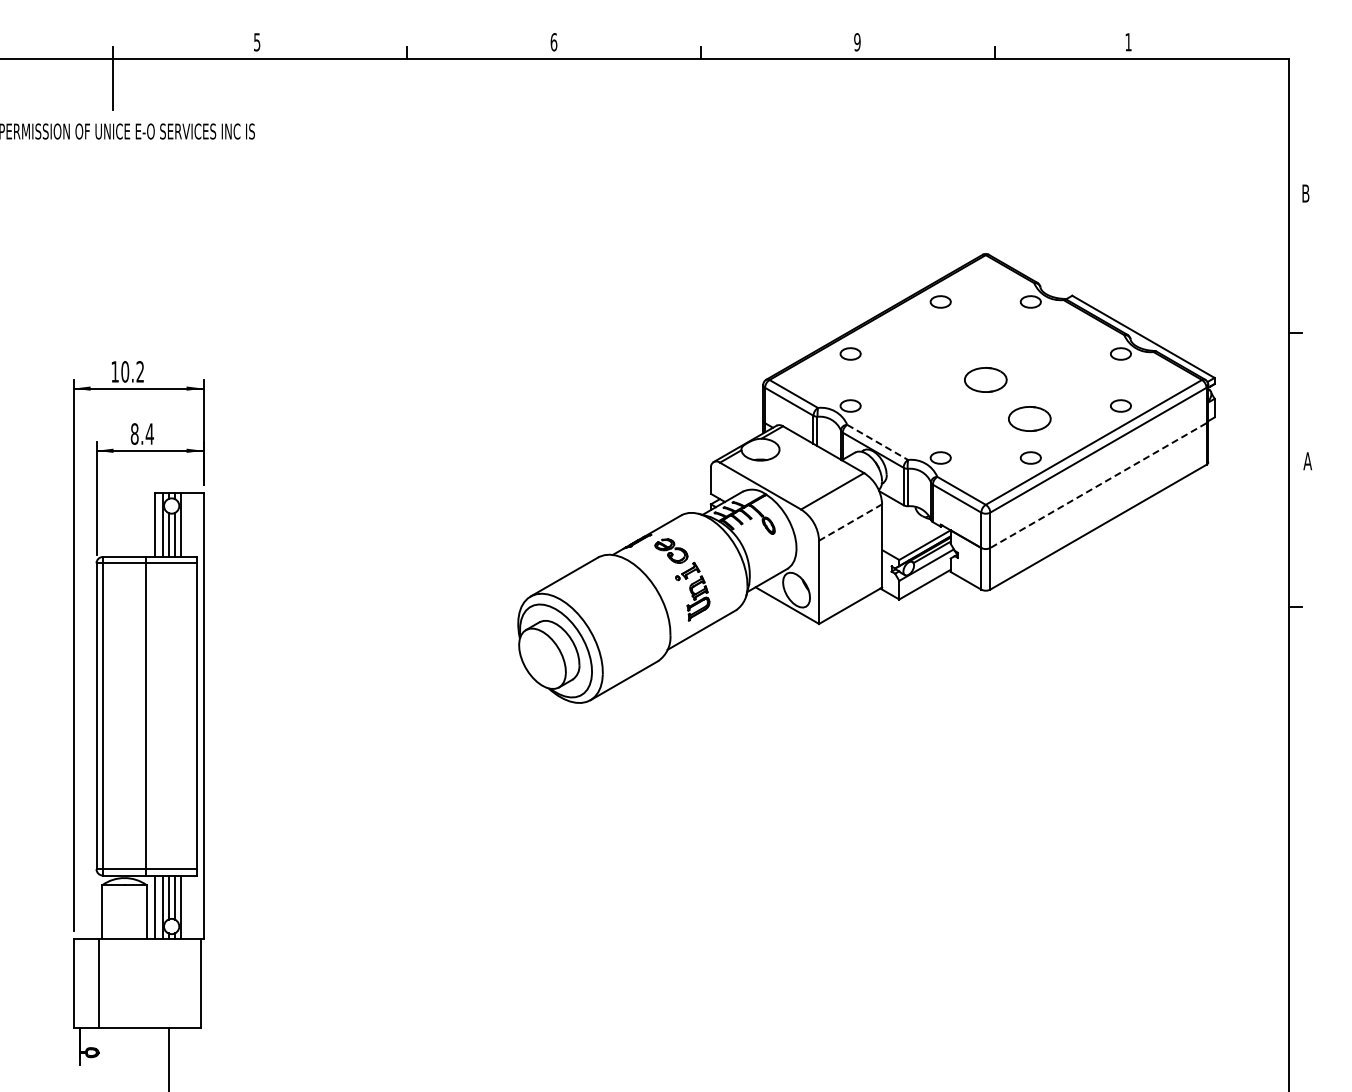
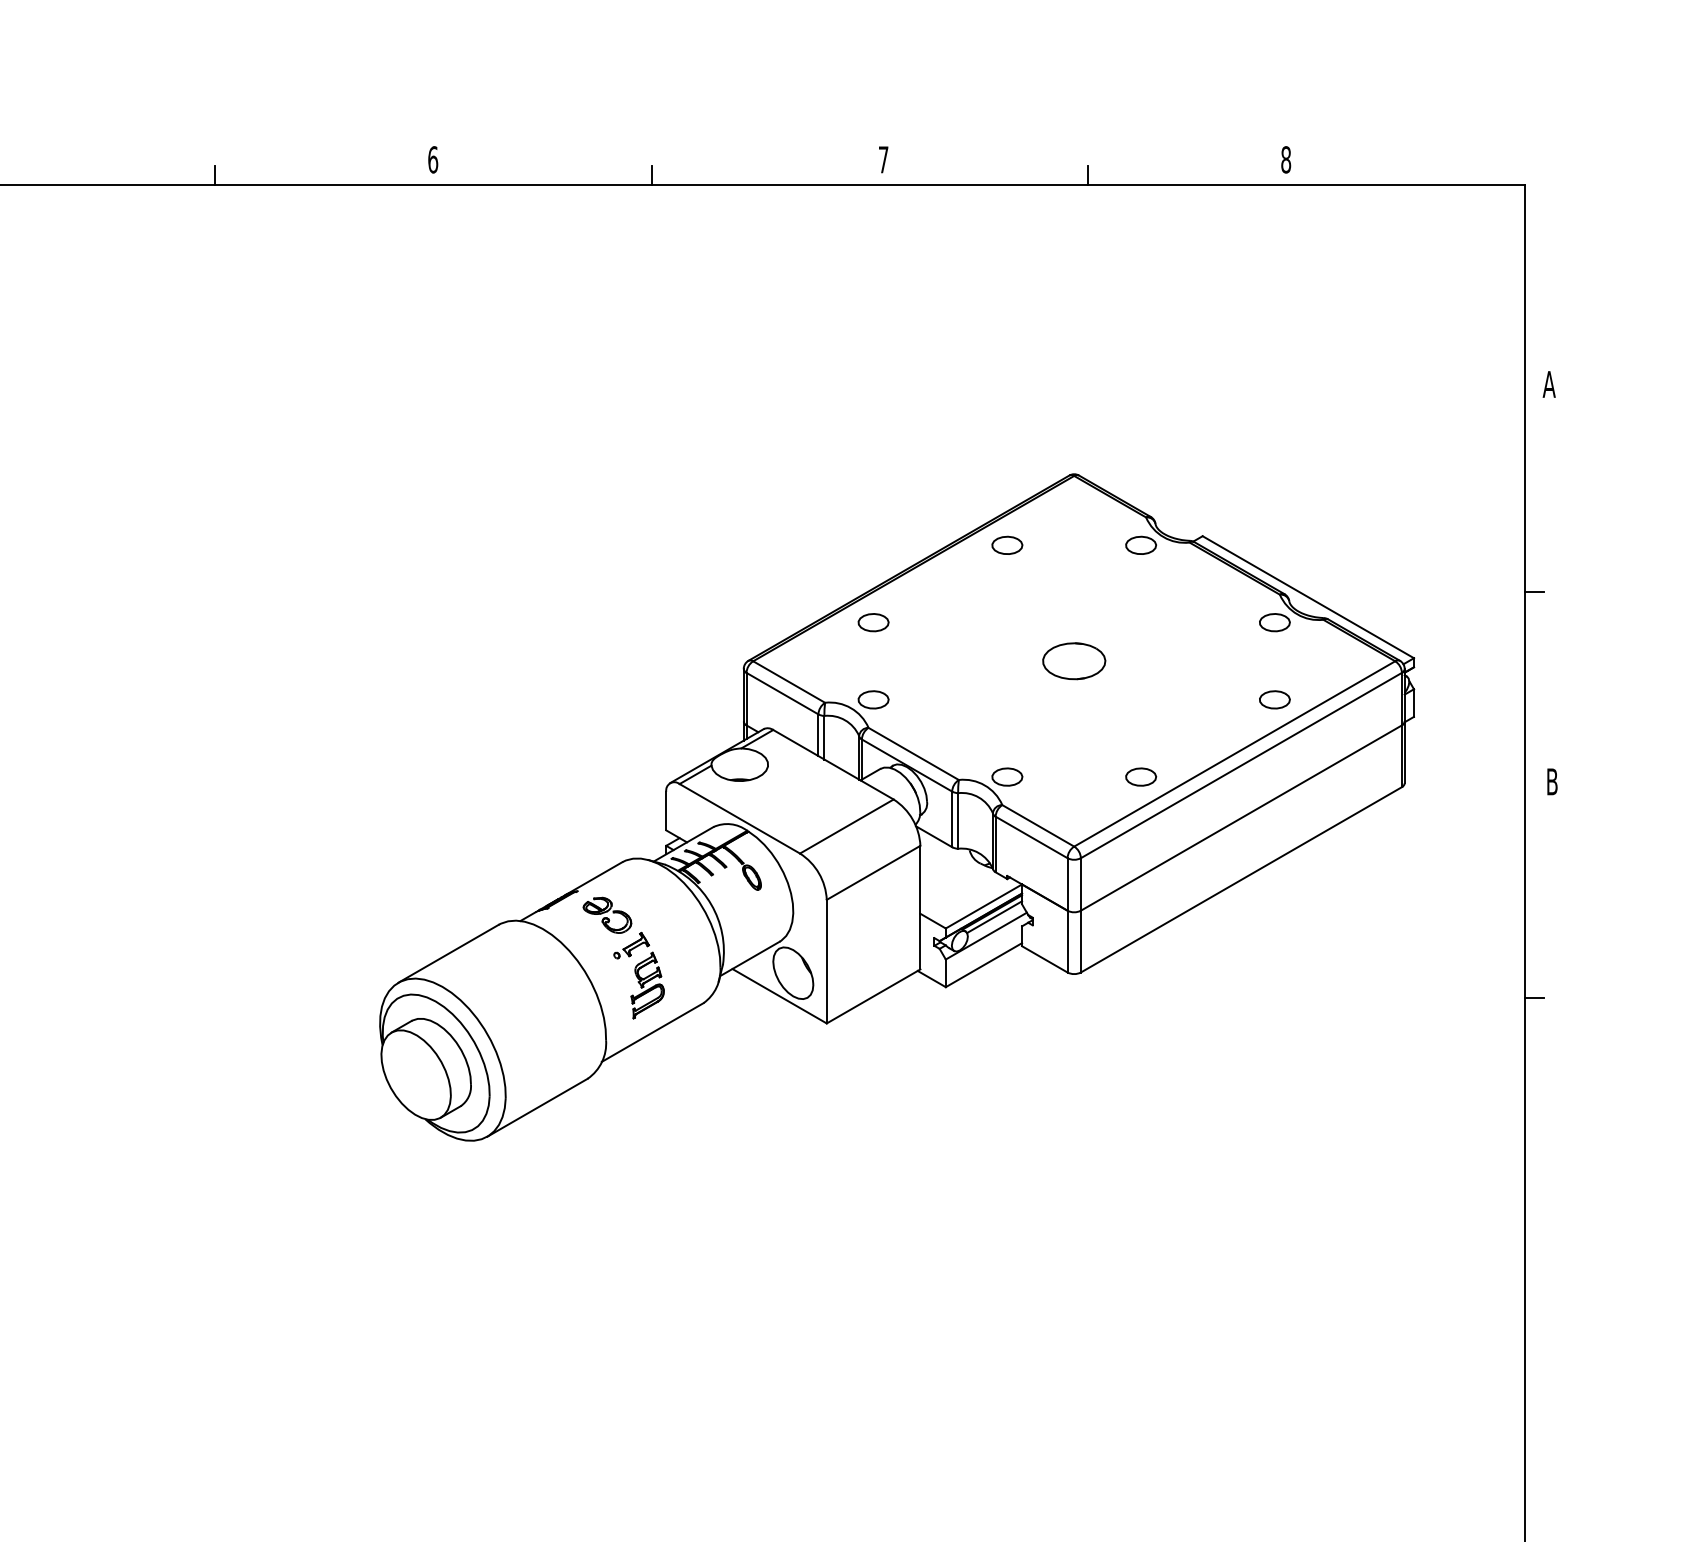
text: (857, 42) -> (883, 160), 9 -> 7
text: (1128, 42) -> (1286, 160), 1 -> 8
text: (1305, 193) -> (1548, 384), B -> A
part: (1029, 418) -> (1139, 718), removed
line: (878, 442) -> (914, 754), dashed -> solid
text: (1307, 461) -> (1551, 782), A -> B
line: (1098, 485) -> (1241, 817), dashed -> solid
line: (850, 522) -> (873, 872), dashed -> solid

